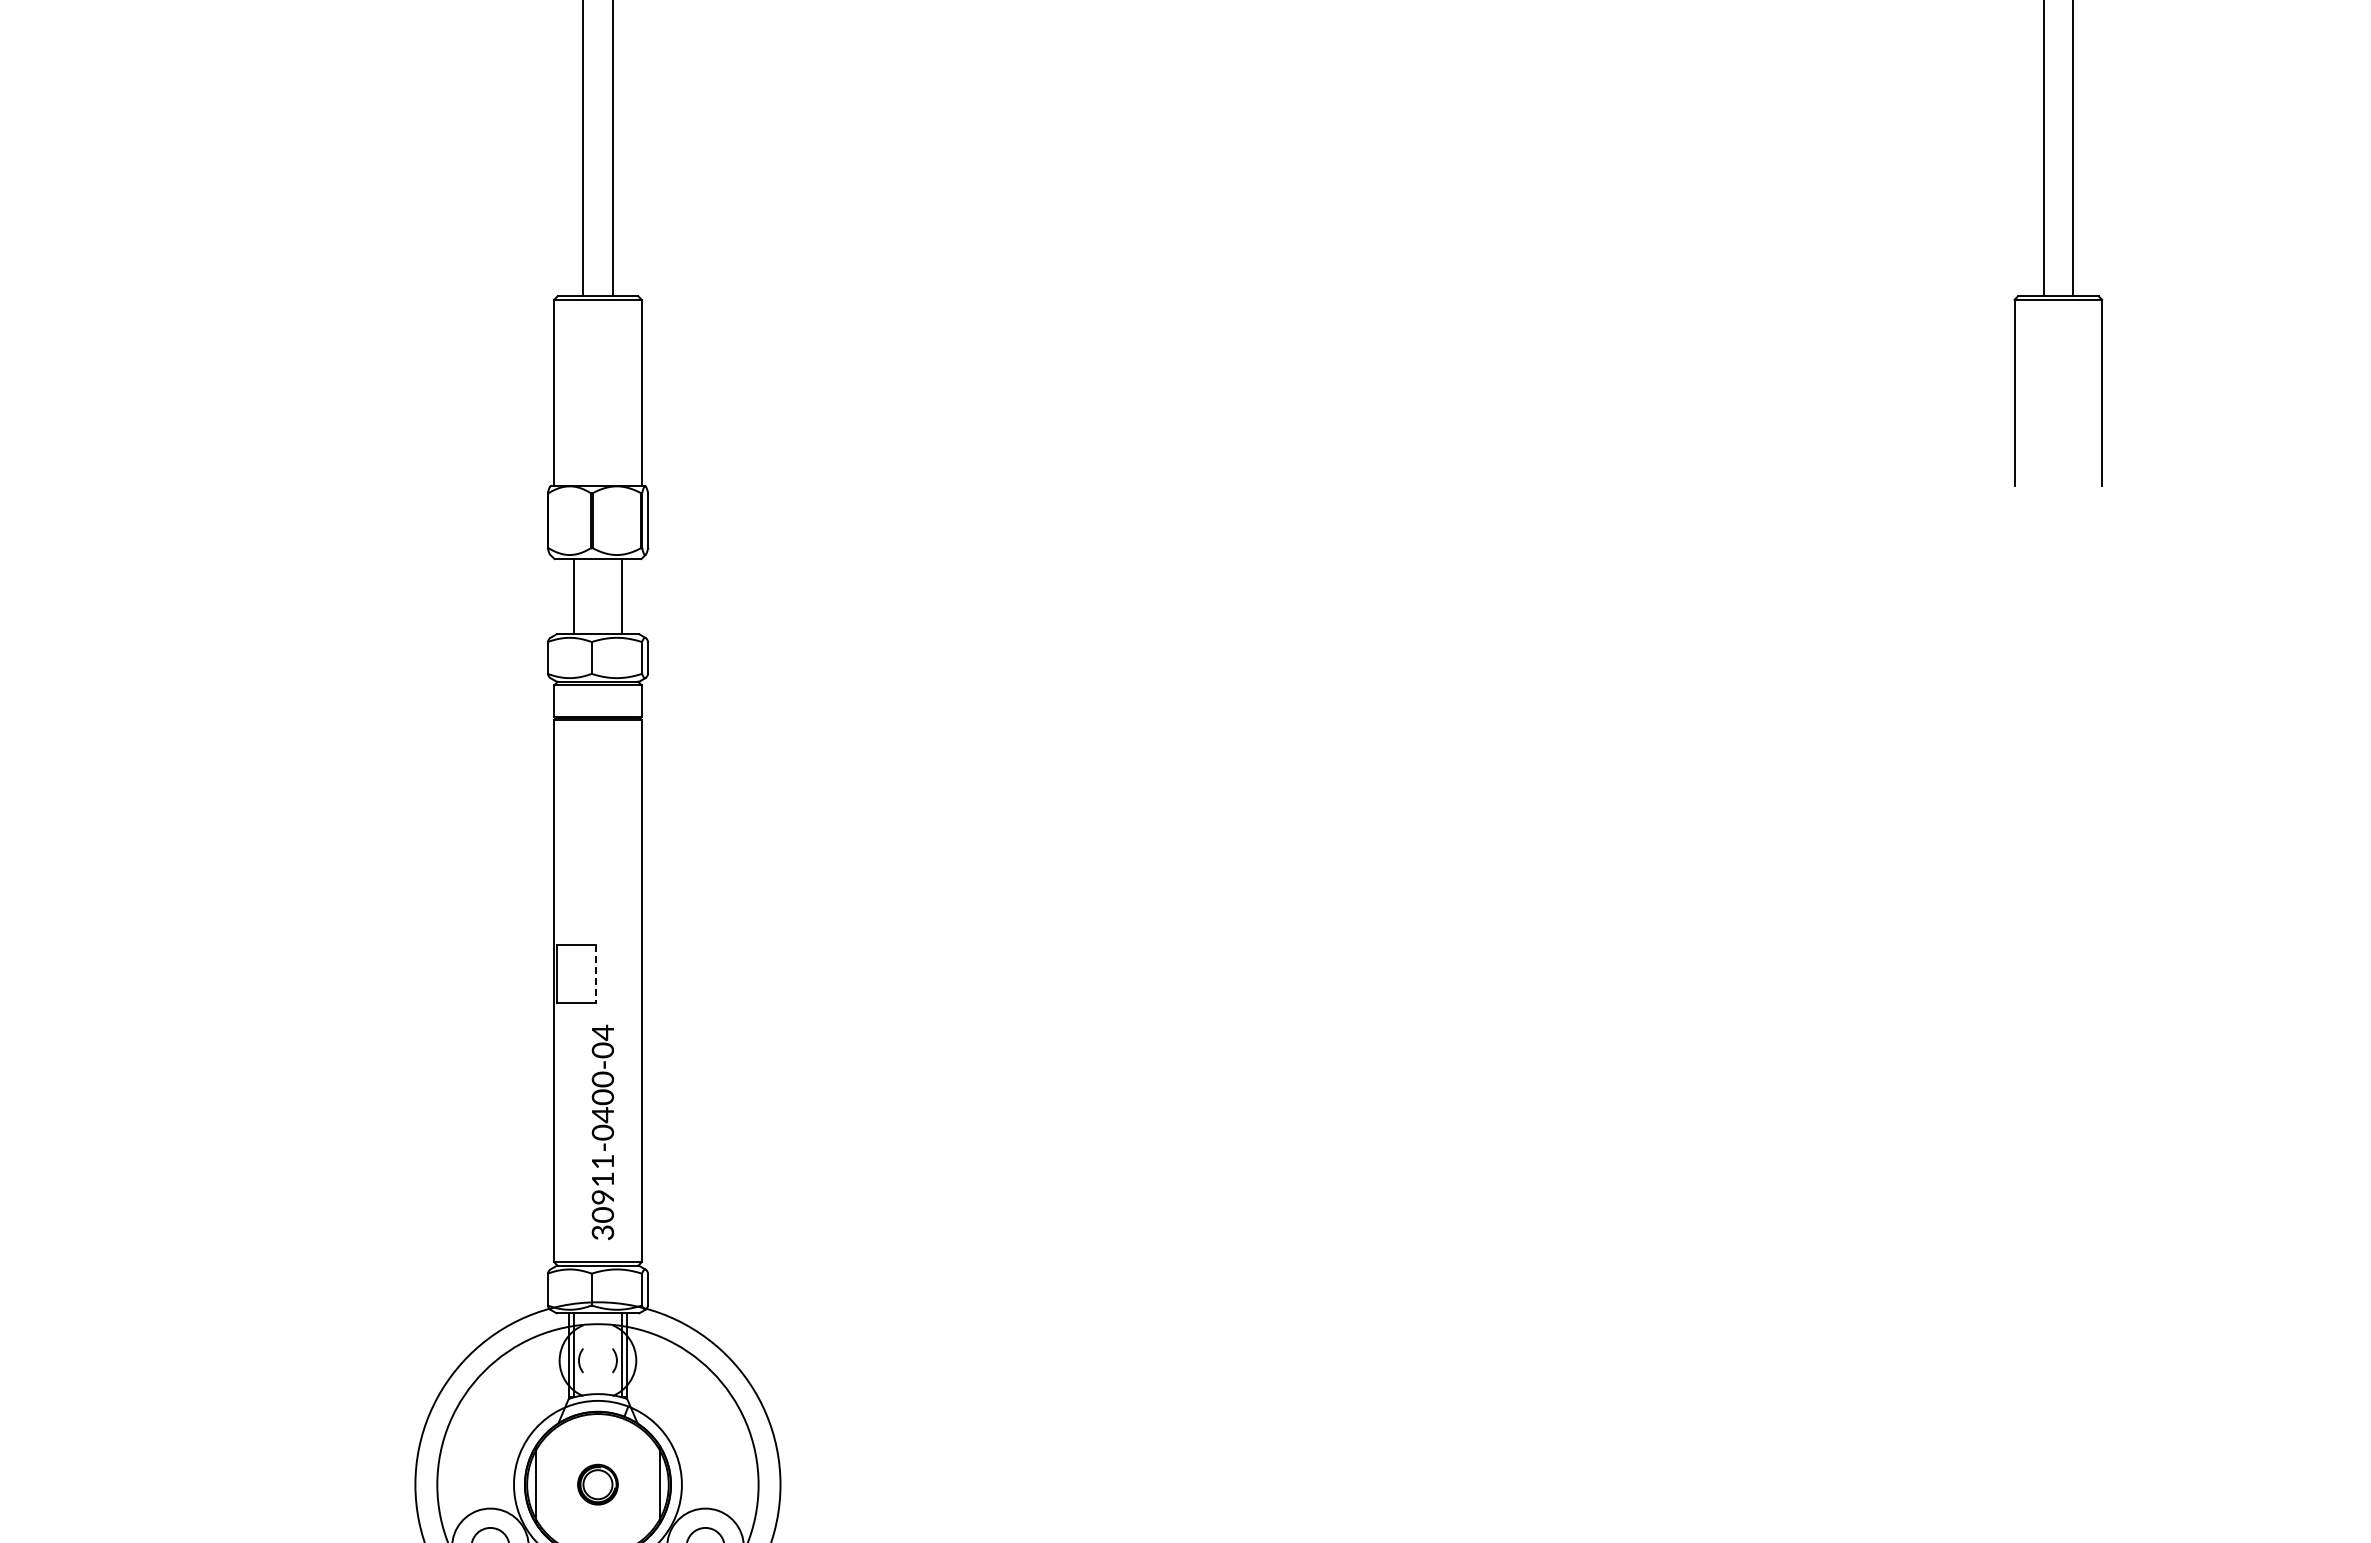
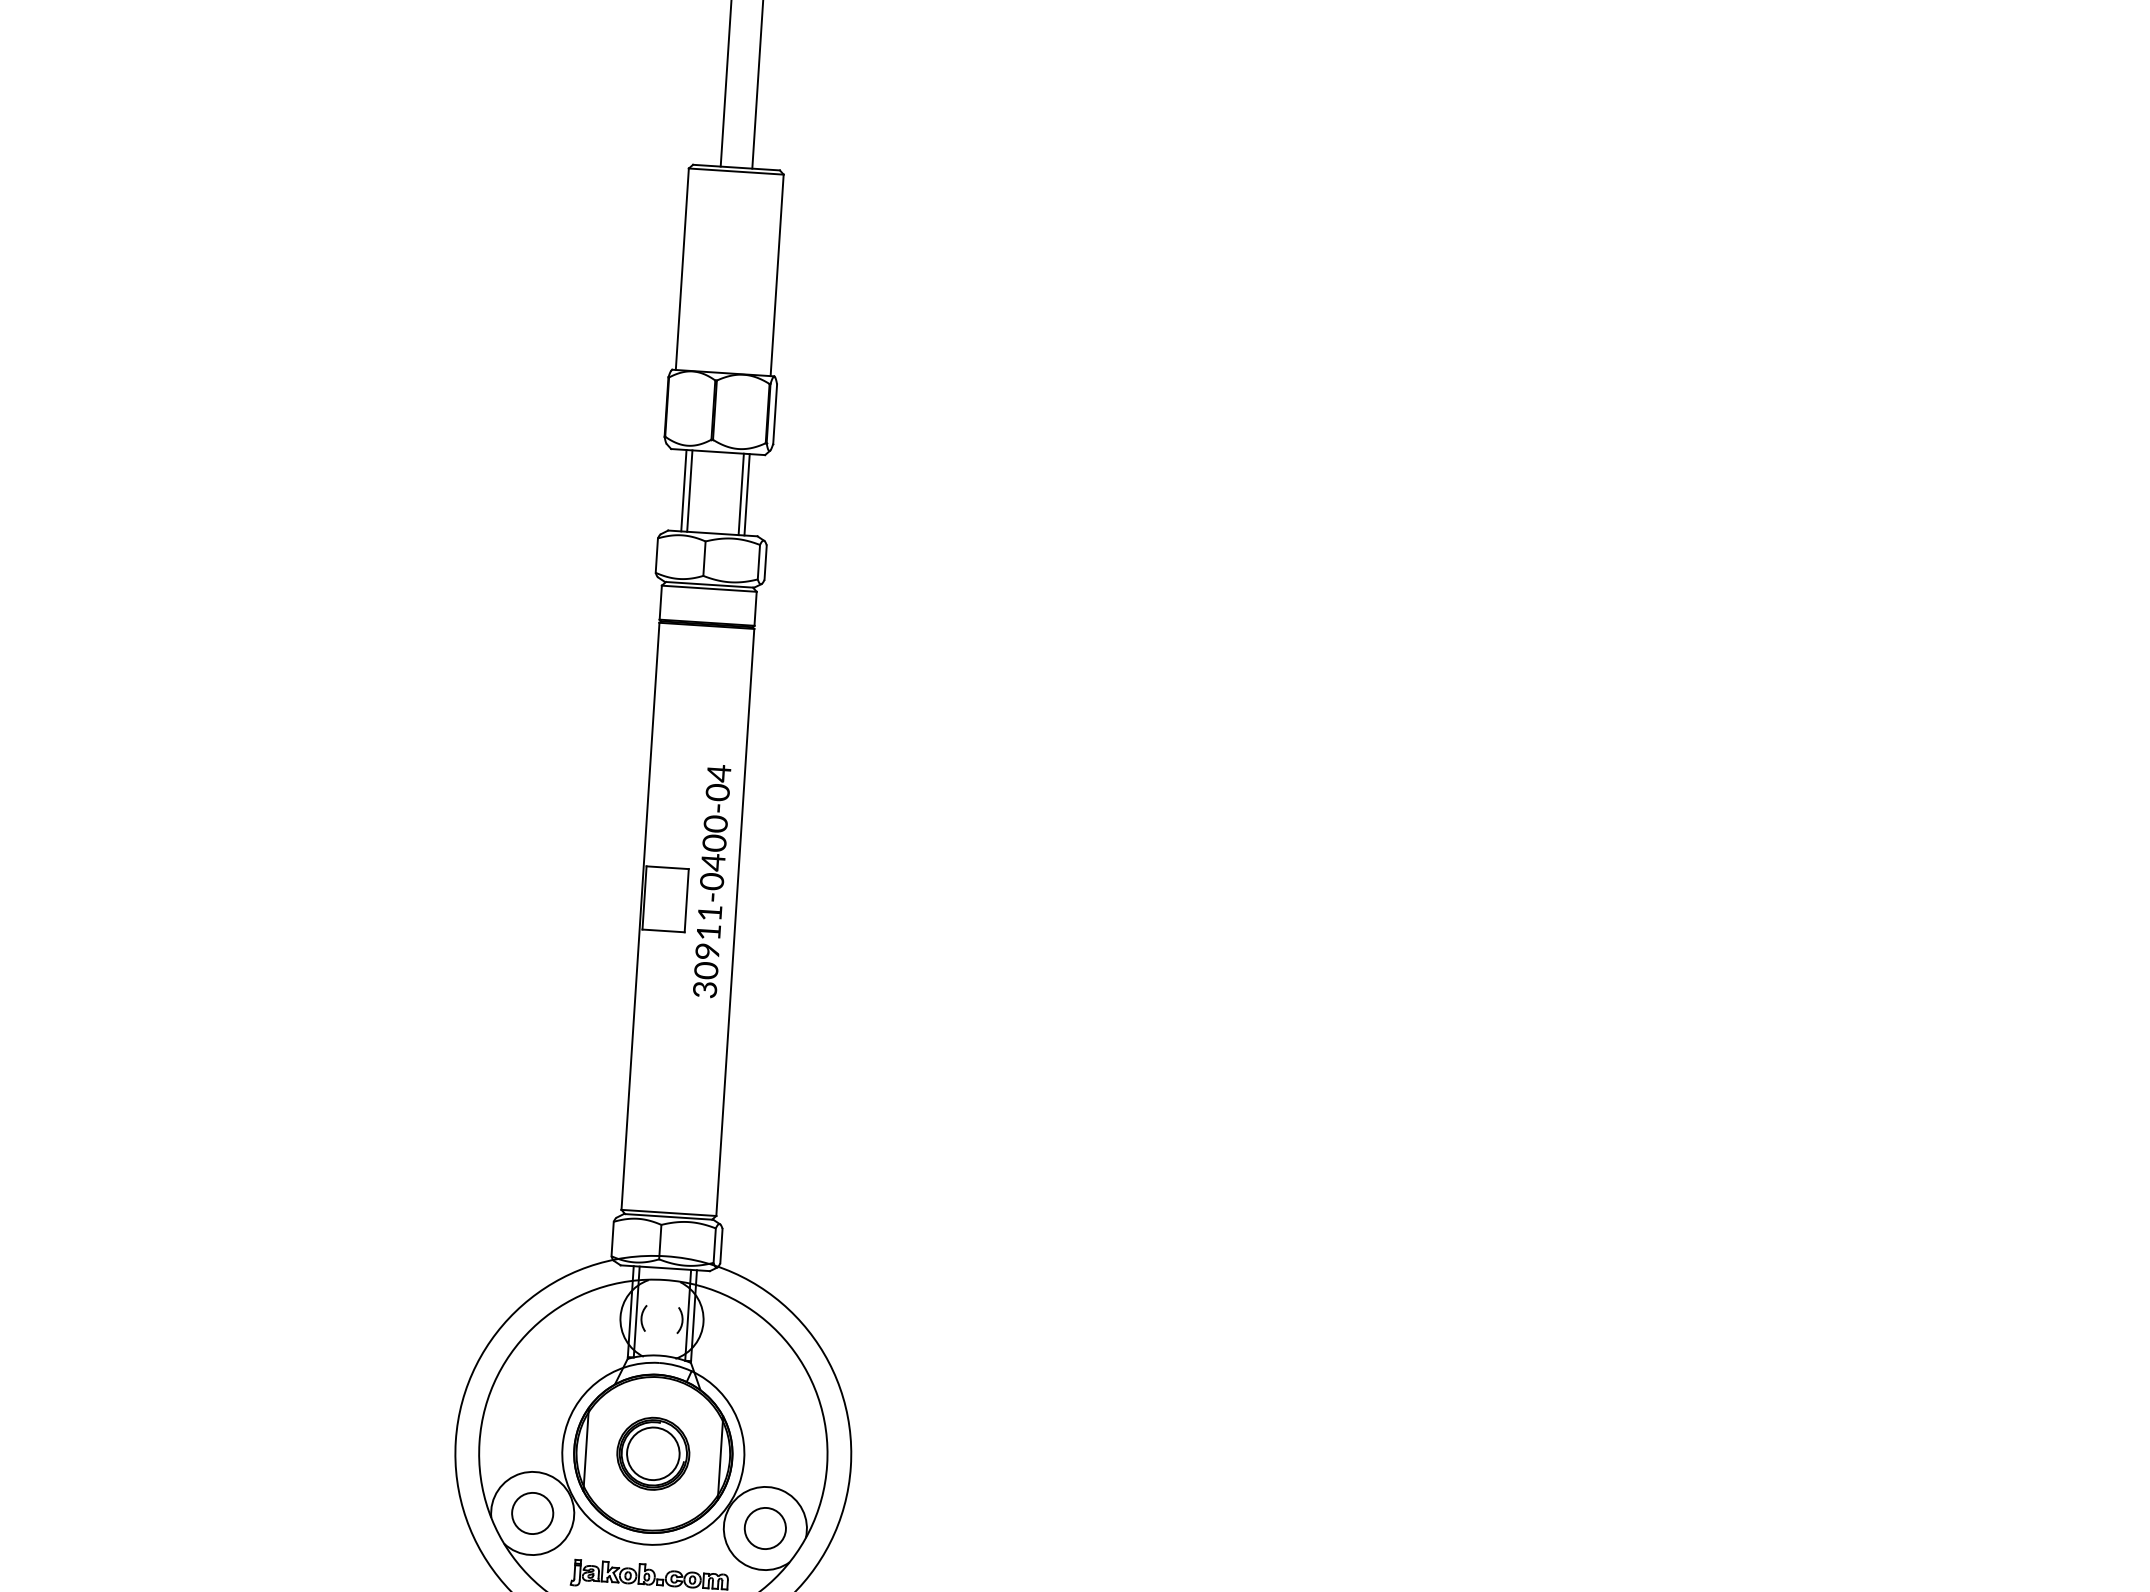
line: (568, 596) -> (683, 490), added
line: (627, 596) -> (747, 494), added
line: (595, 974) -> (686, 901), dashed -> solid
text: (602, 1131) -> (711, 880), moved
part: (597, 1484) -> (652, 1453), size x1.67

